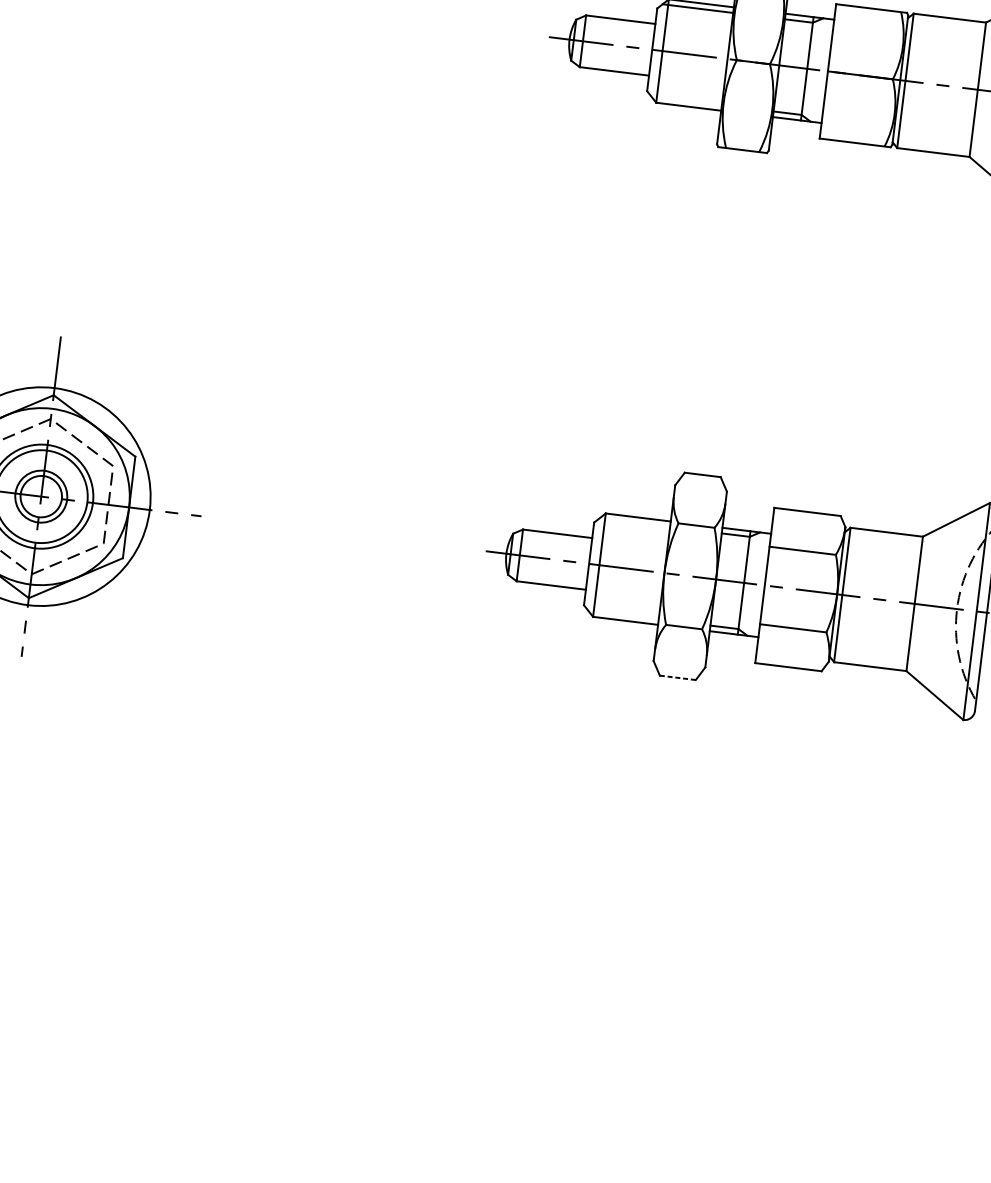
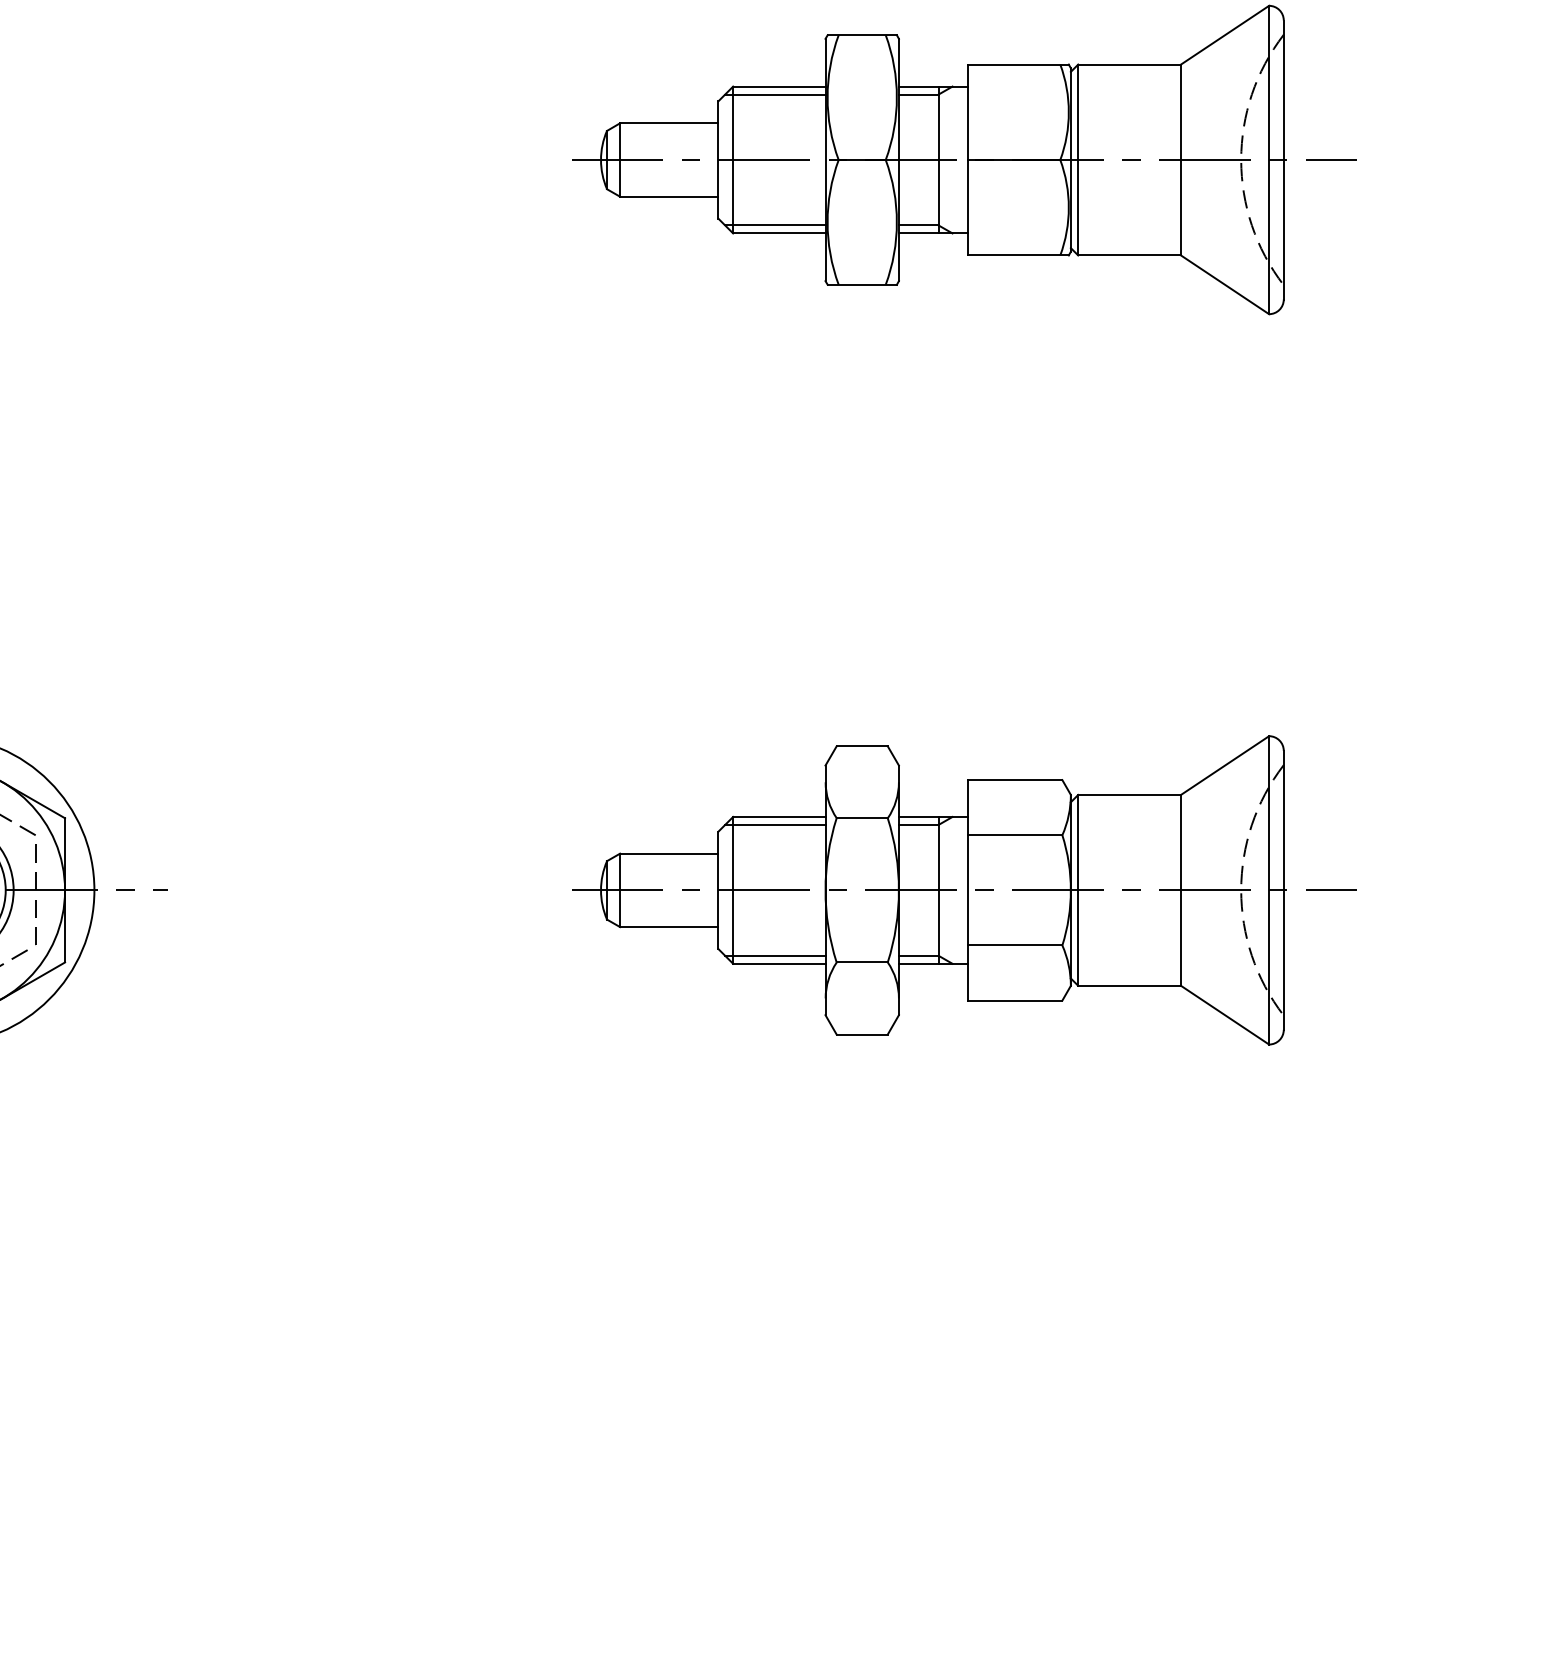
line: (686, 100) -> (775, 225), added
line: (634, 522) -> (775, 824), added
line: (623, 614) -> (775, 955), added
line: (678, 677) -> (862, 1034), dashed -> solid

